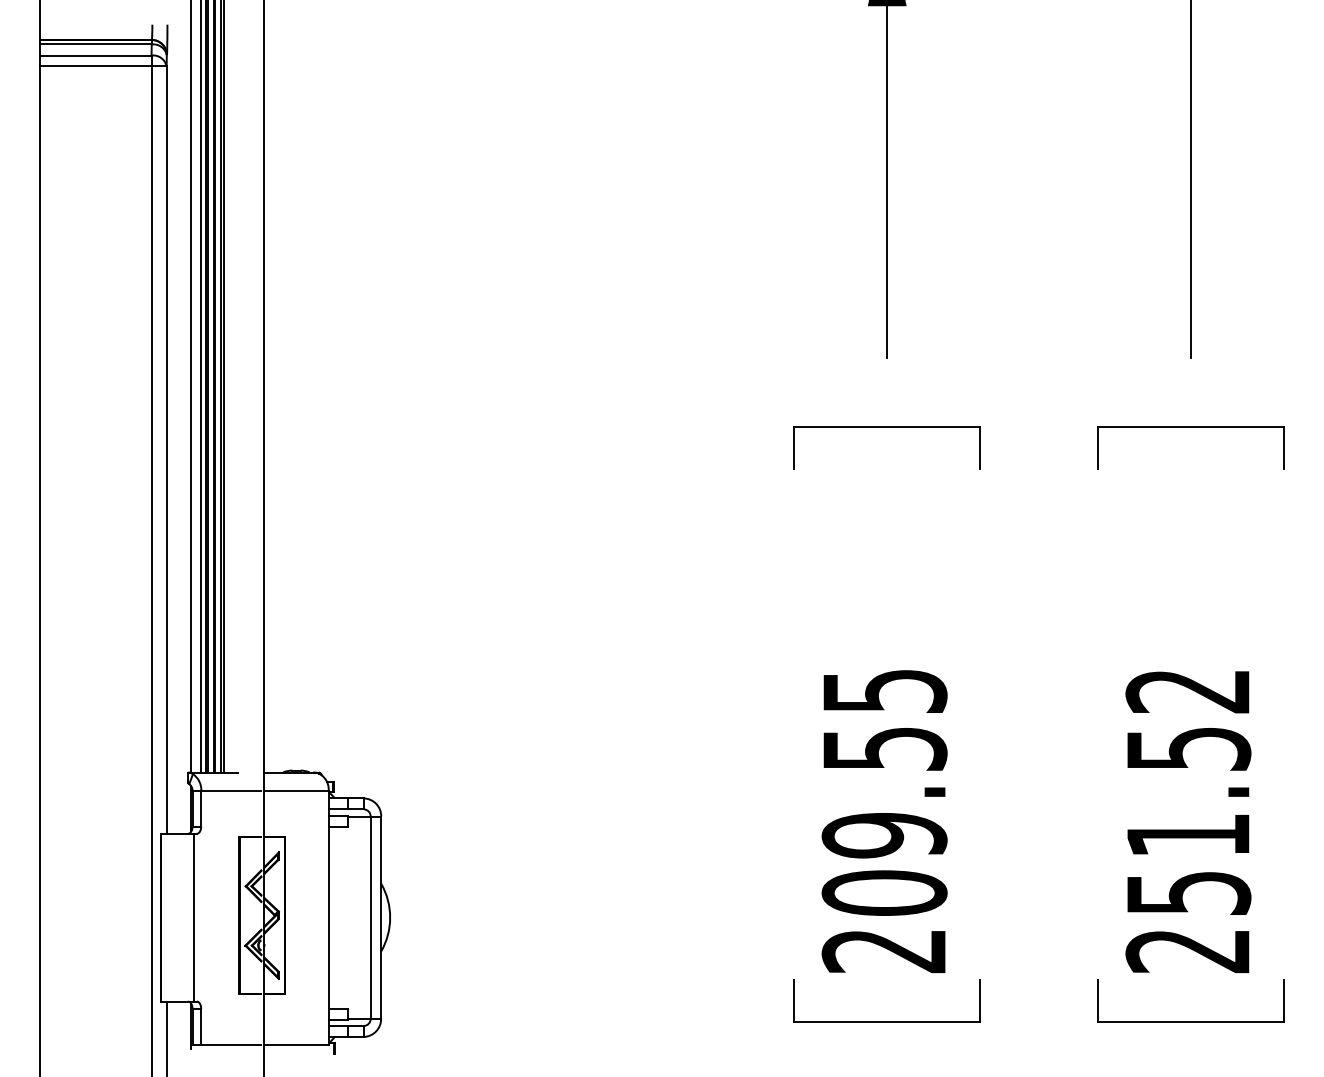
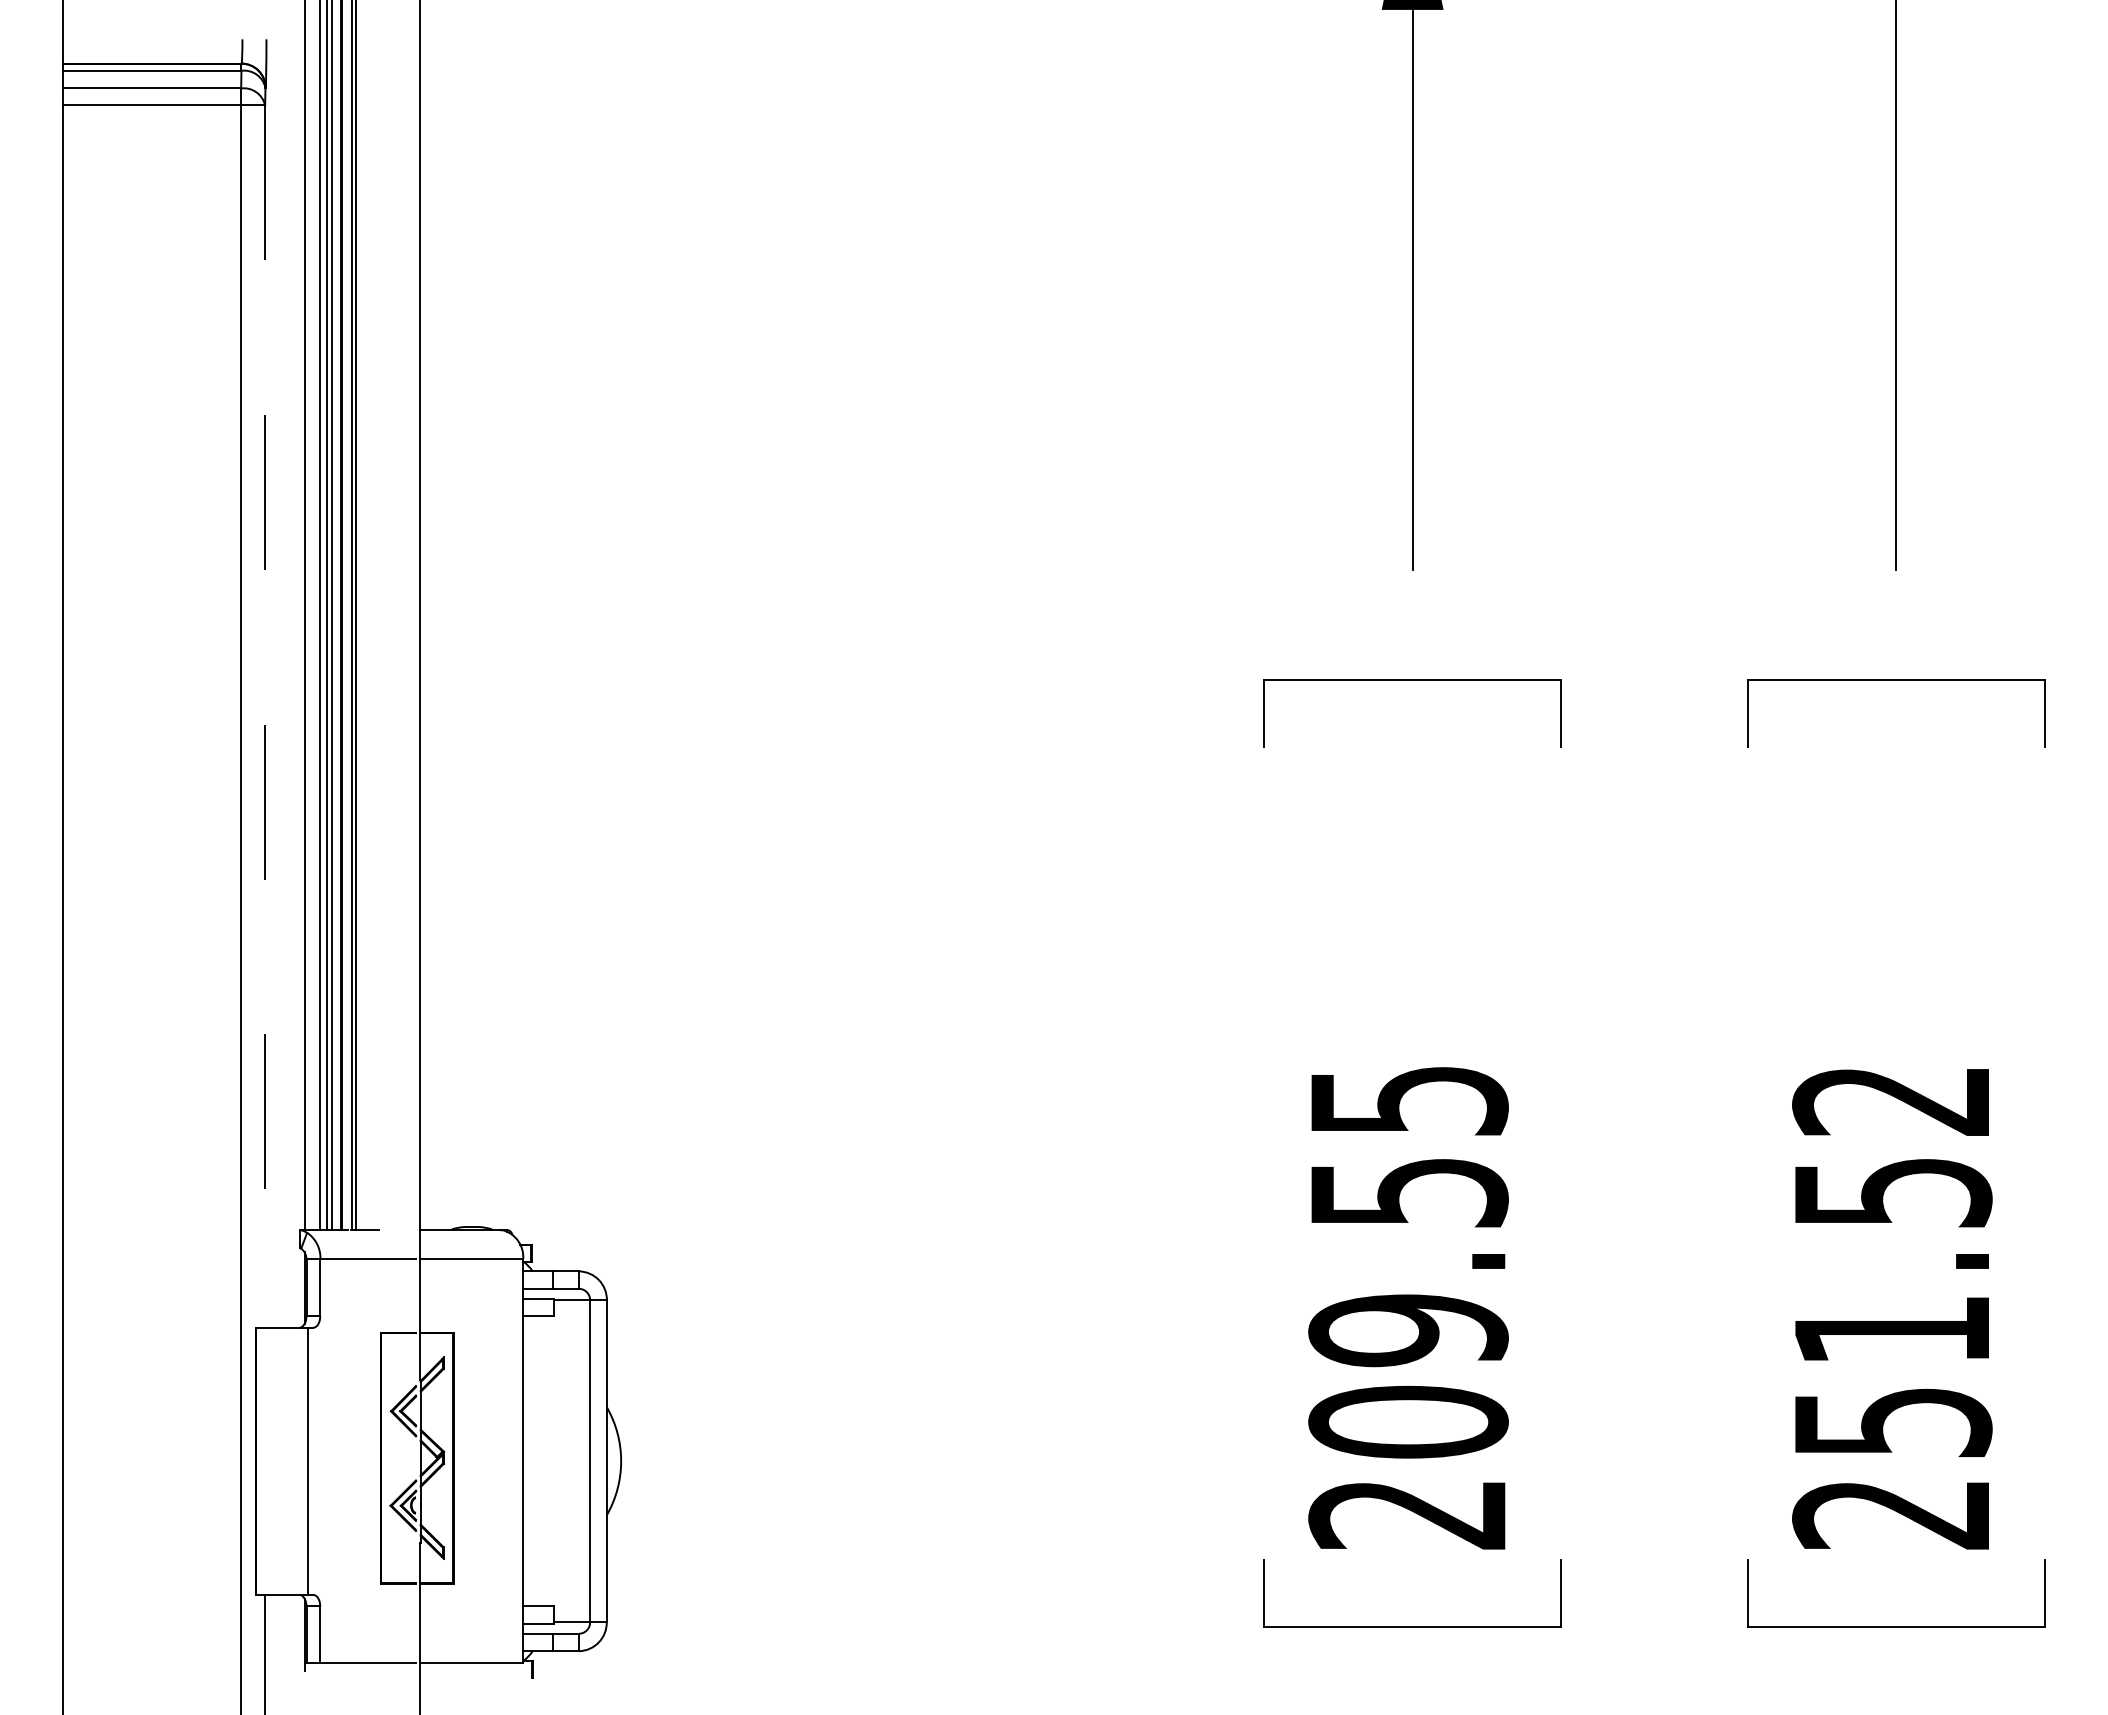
line: (166, 449) -> (264, 715), solid -> dashed

